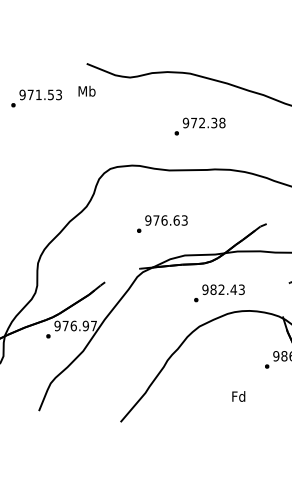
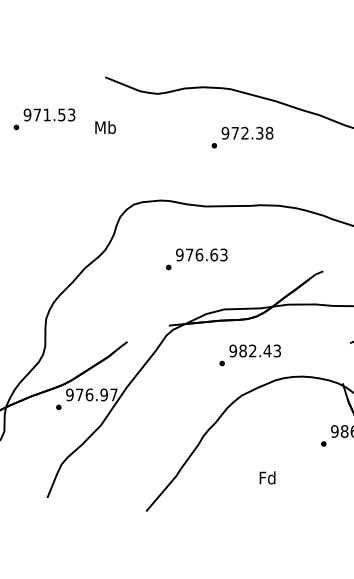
text: (86, 91) -> (104, 127), moved
text: (199, 126) -> (241, 137), moved
text: (162, 223) -> (196, 258), moved
text: (219, 293) -> (250, 355), moved
text: (238, 396) -> (267, 477), moved

